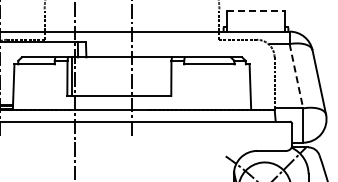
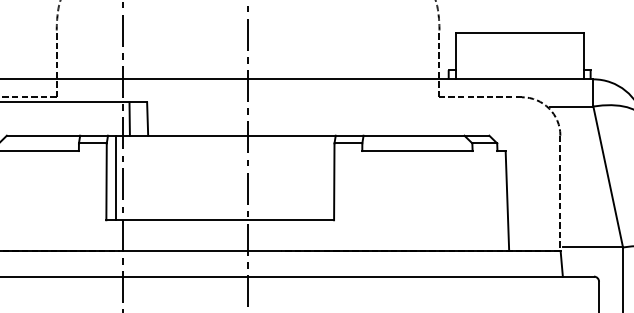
line: (256, 10) -> (520, 33), dashed -> solid
line: (296, 76) -> (608, 177), dashed -> solid

